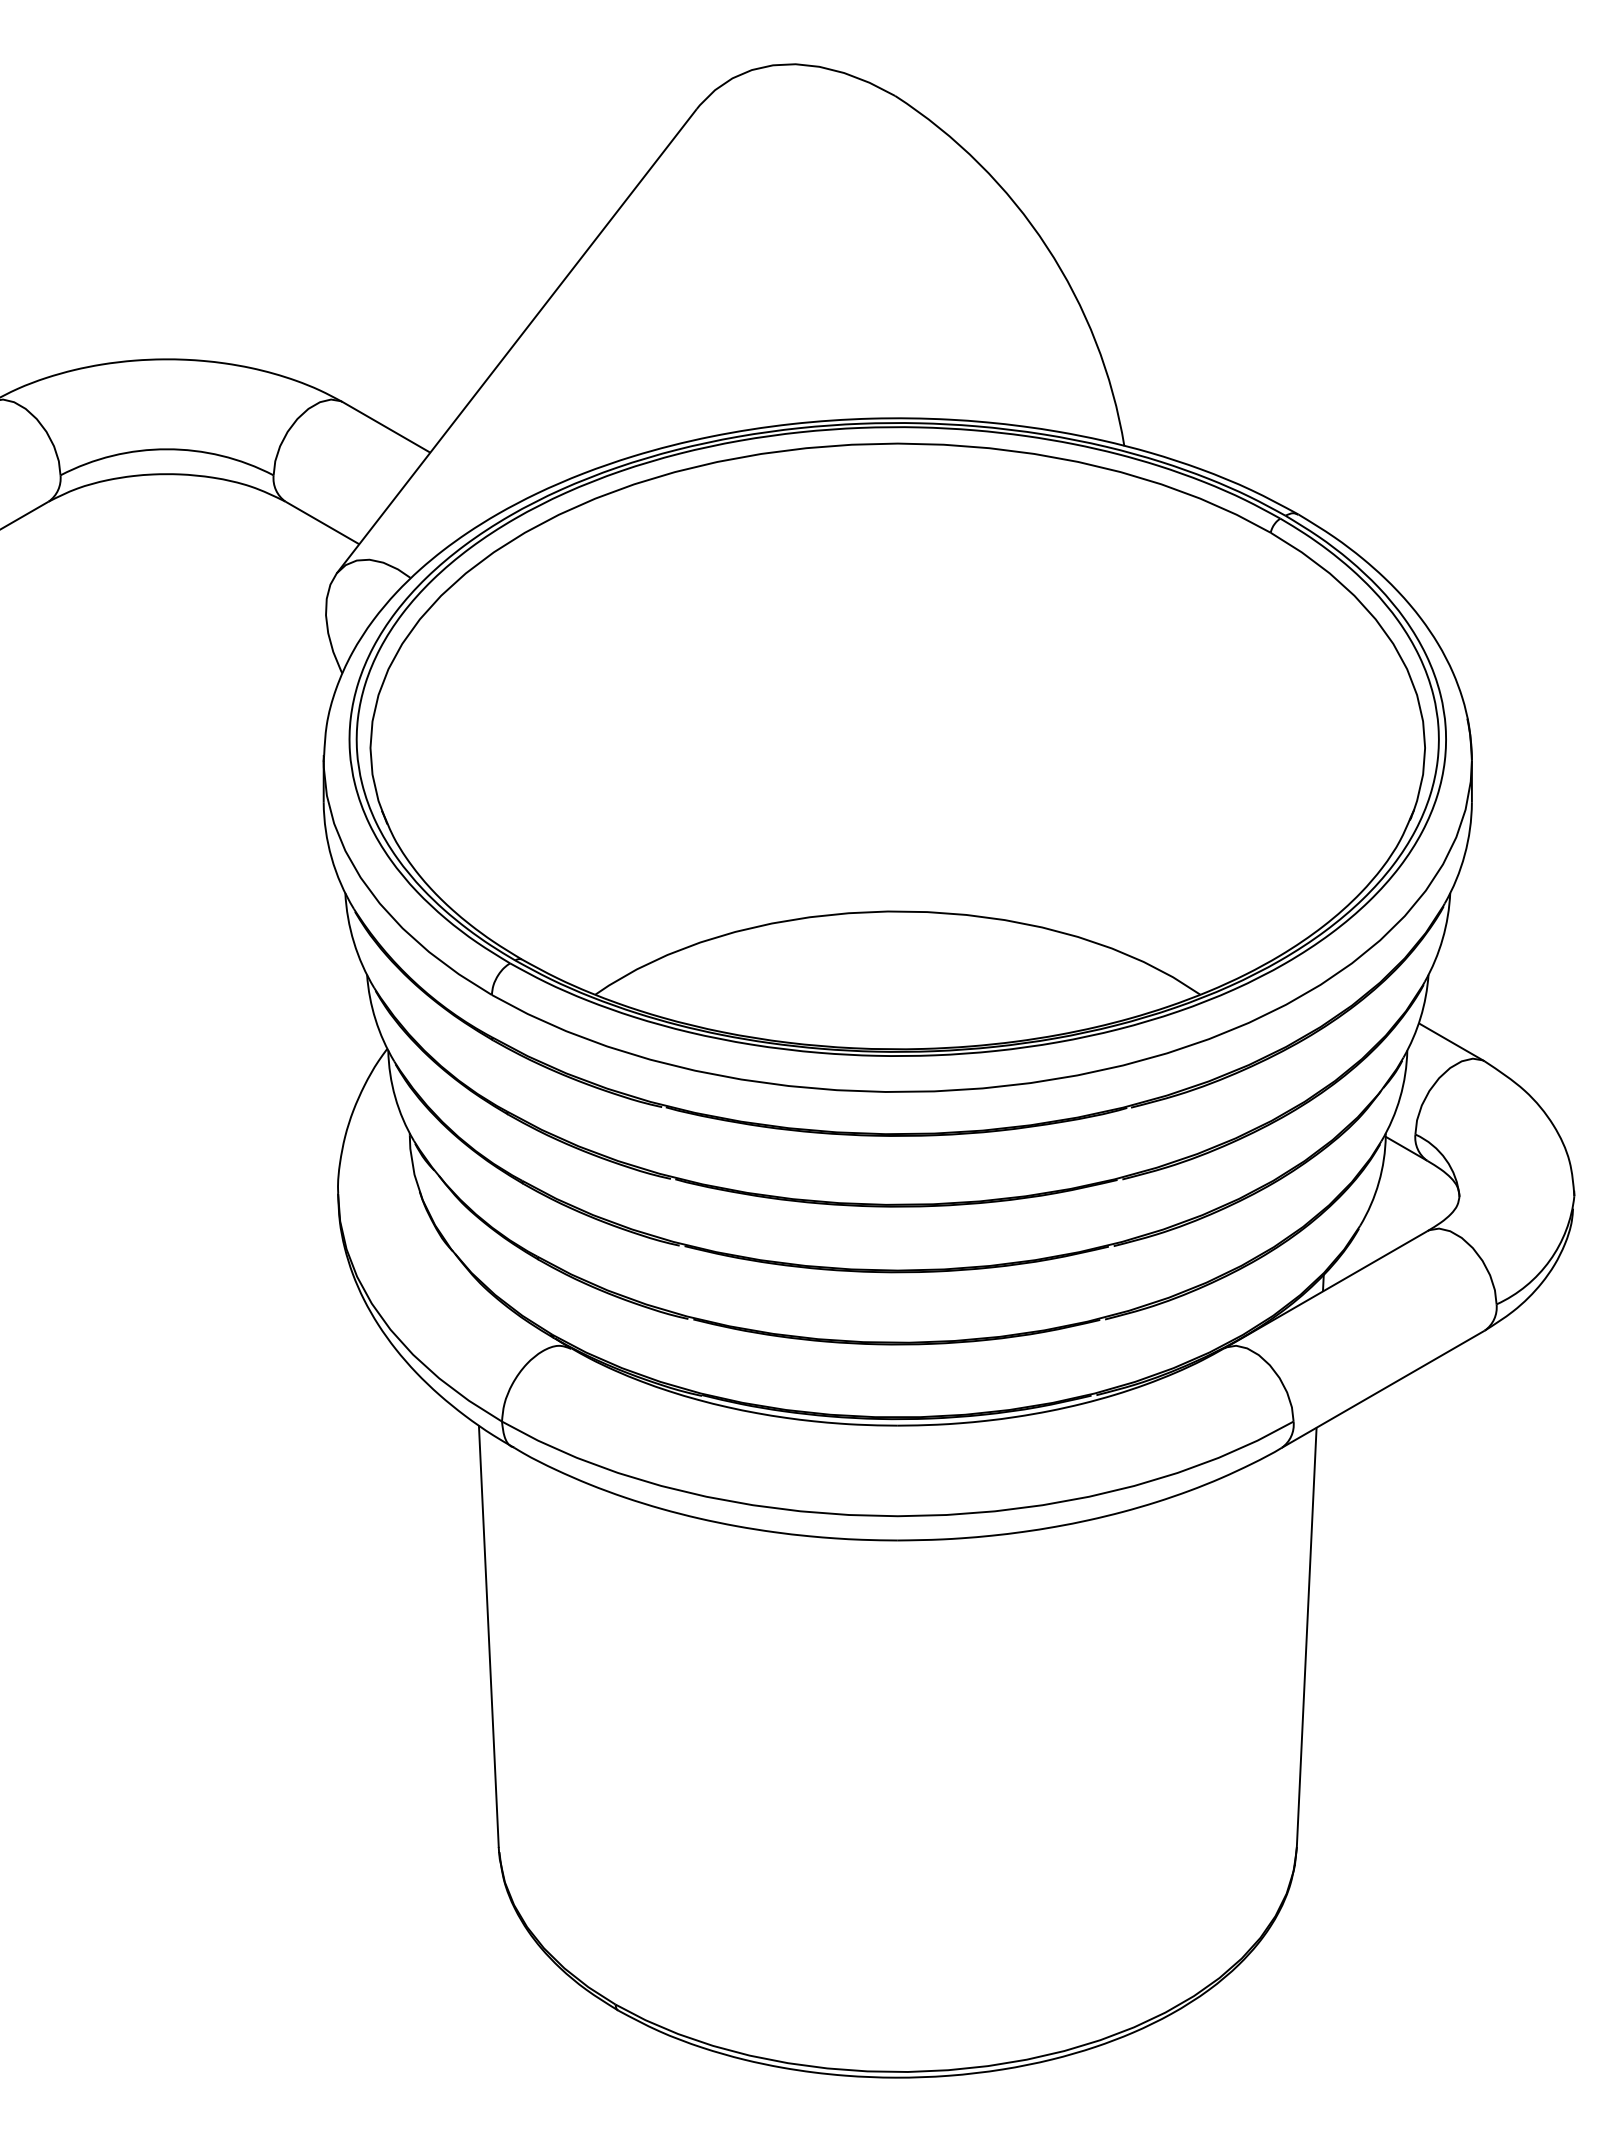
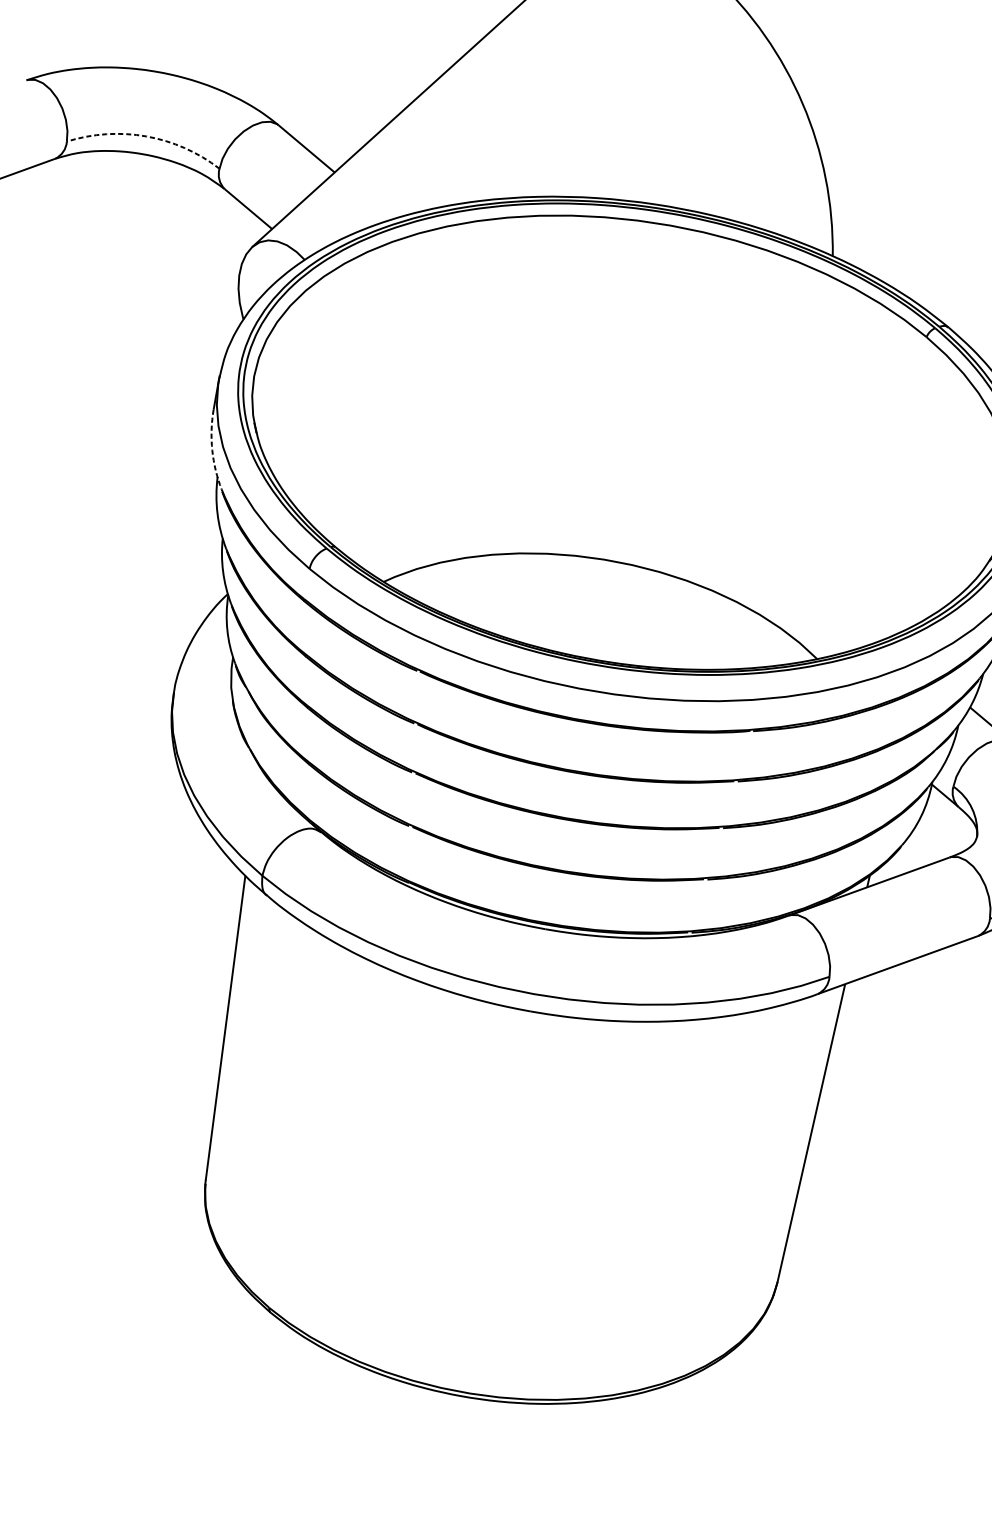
arc: (167, 449) -> (146, 136), solid -> dashed
arc: (331, 857) -> (212, 449), solid -> dashed

